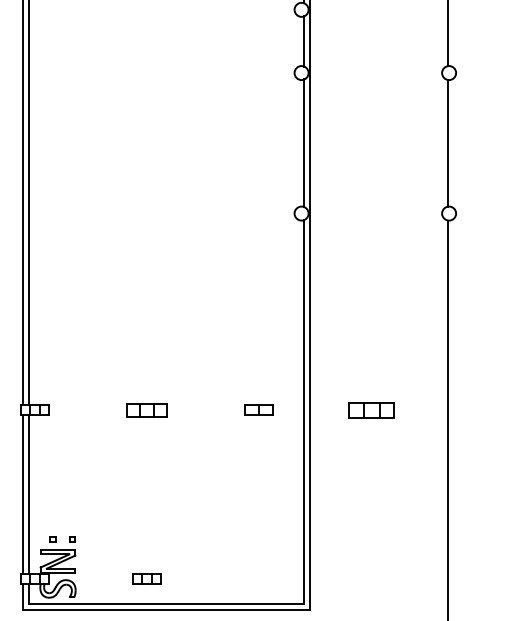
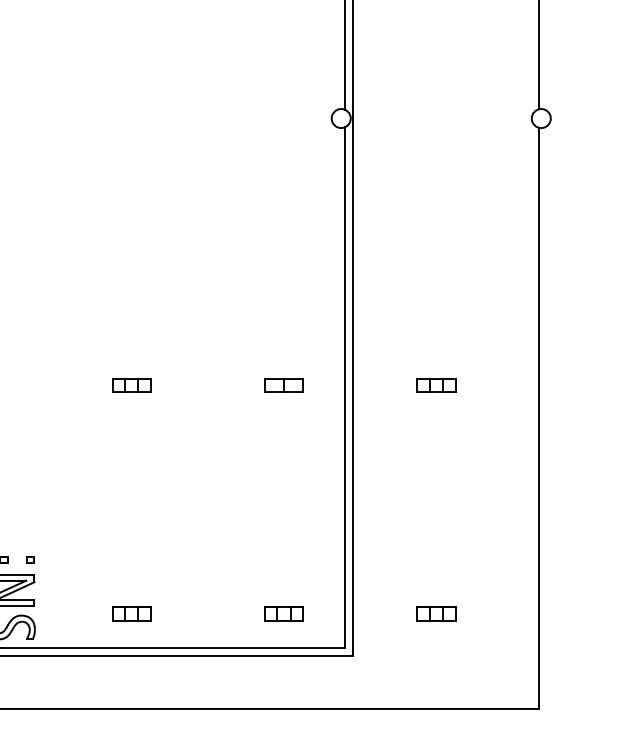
part: (146, 409) -> (130, 384), size x0.71
part: (371, 409) -> (436, 384), size x0.62
part: (258, 578) -> (282, 613), added
part: (371, 578) -> (436, 613), added

